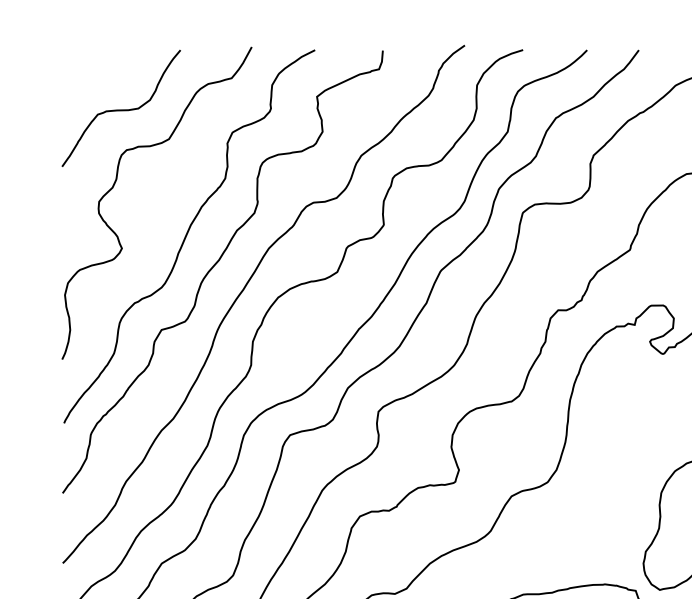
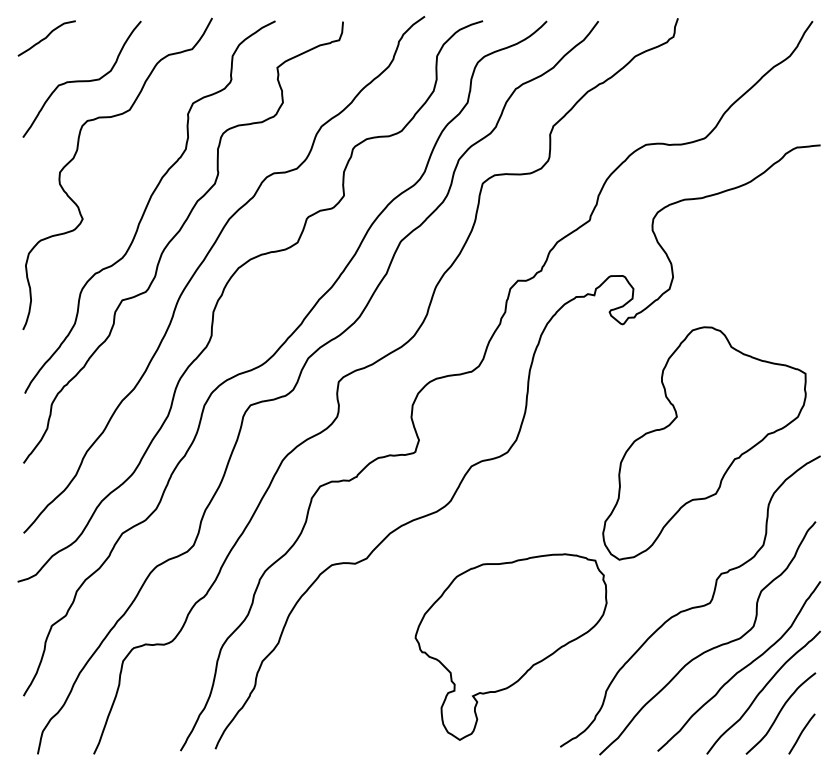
curve: (85, 67) -> (46, 38), added

